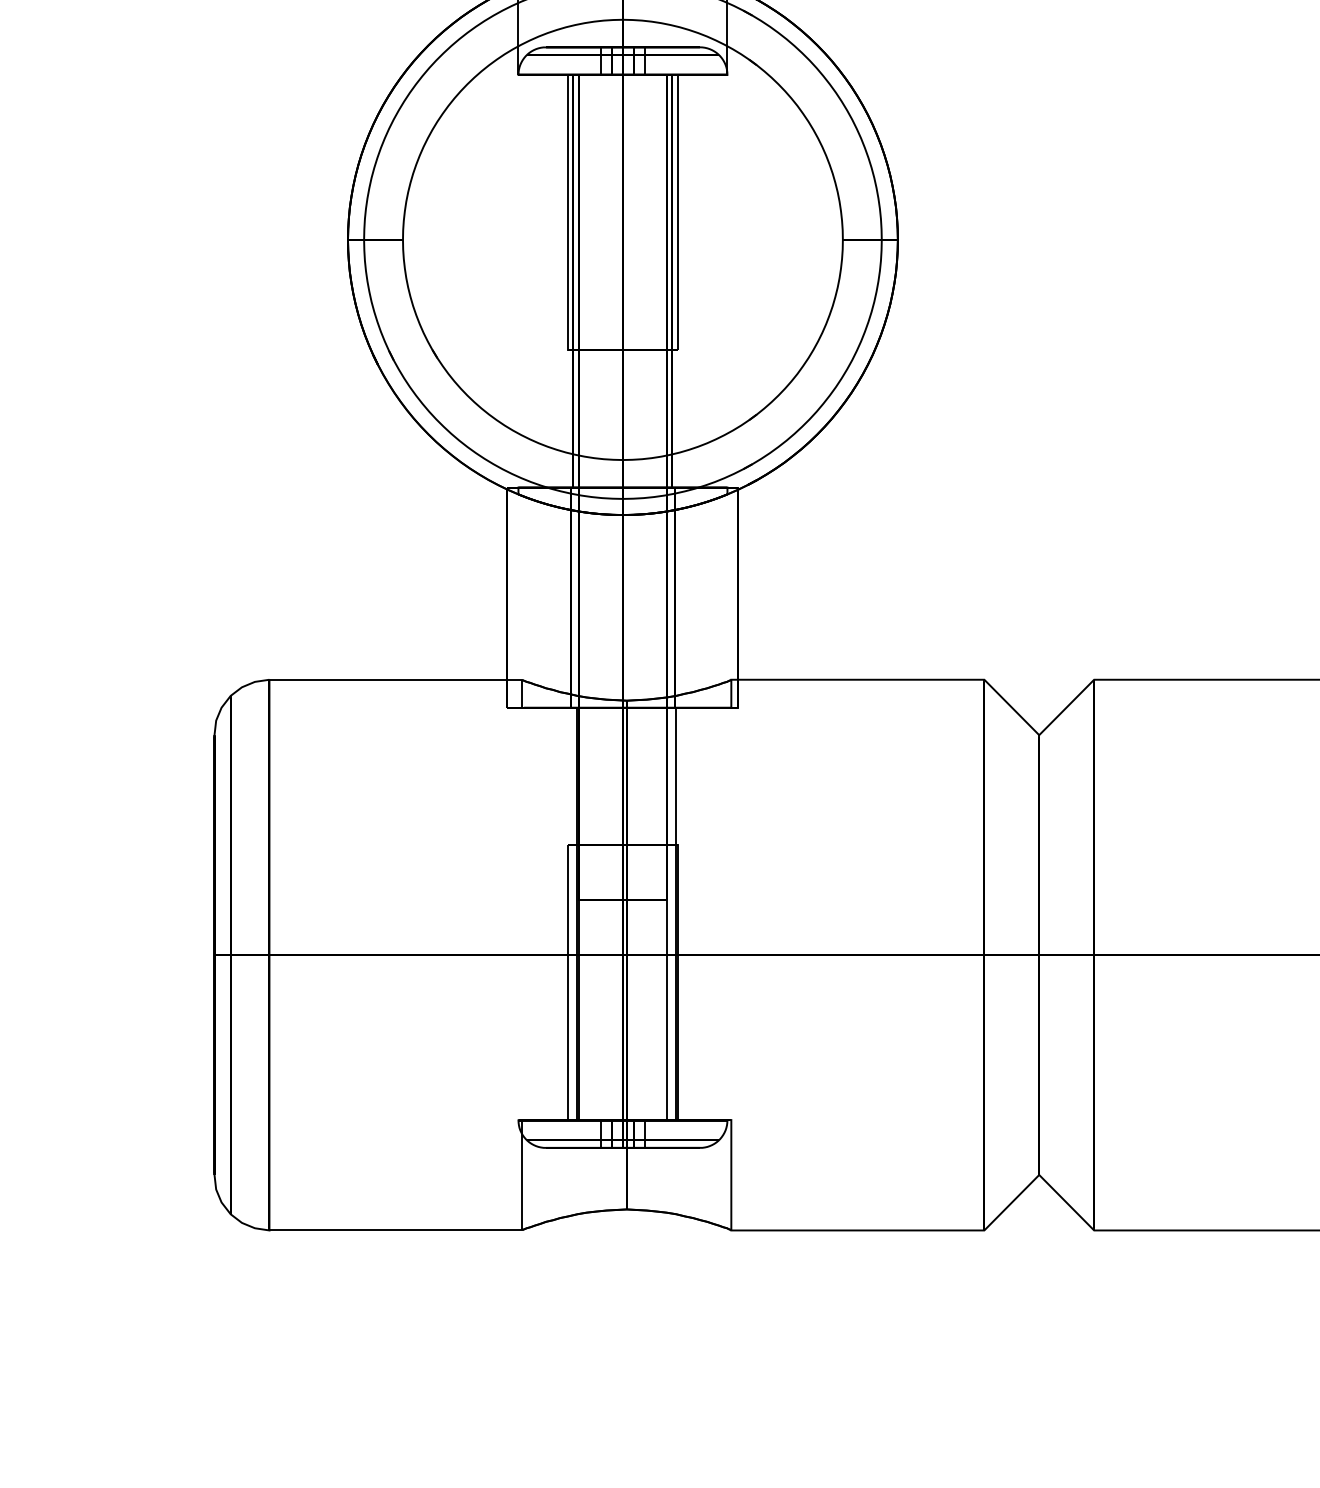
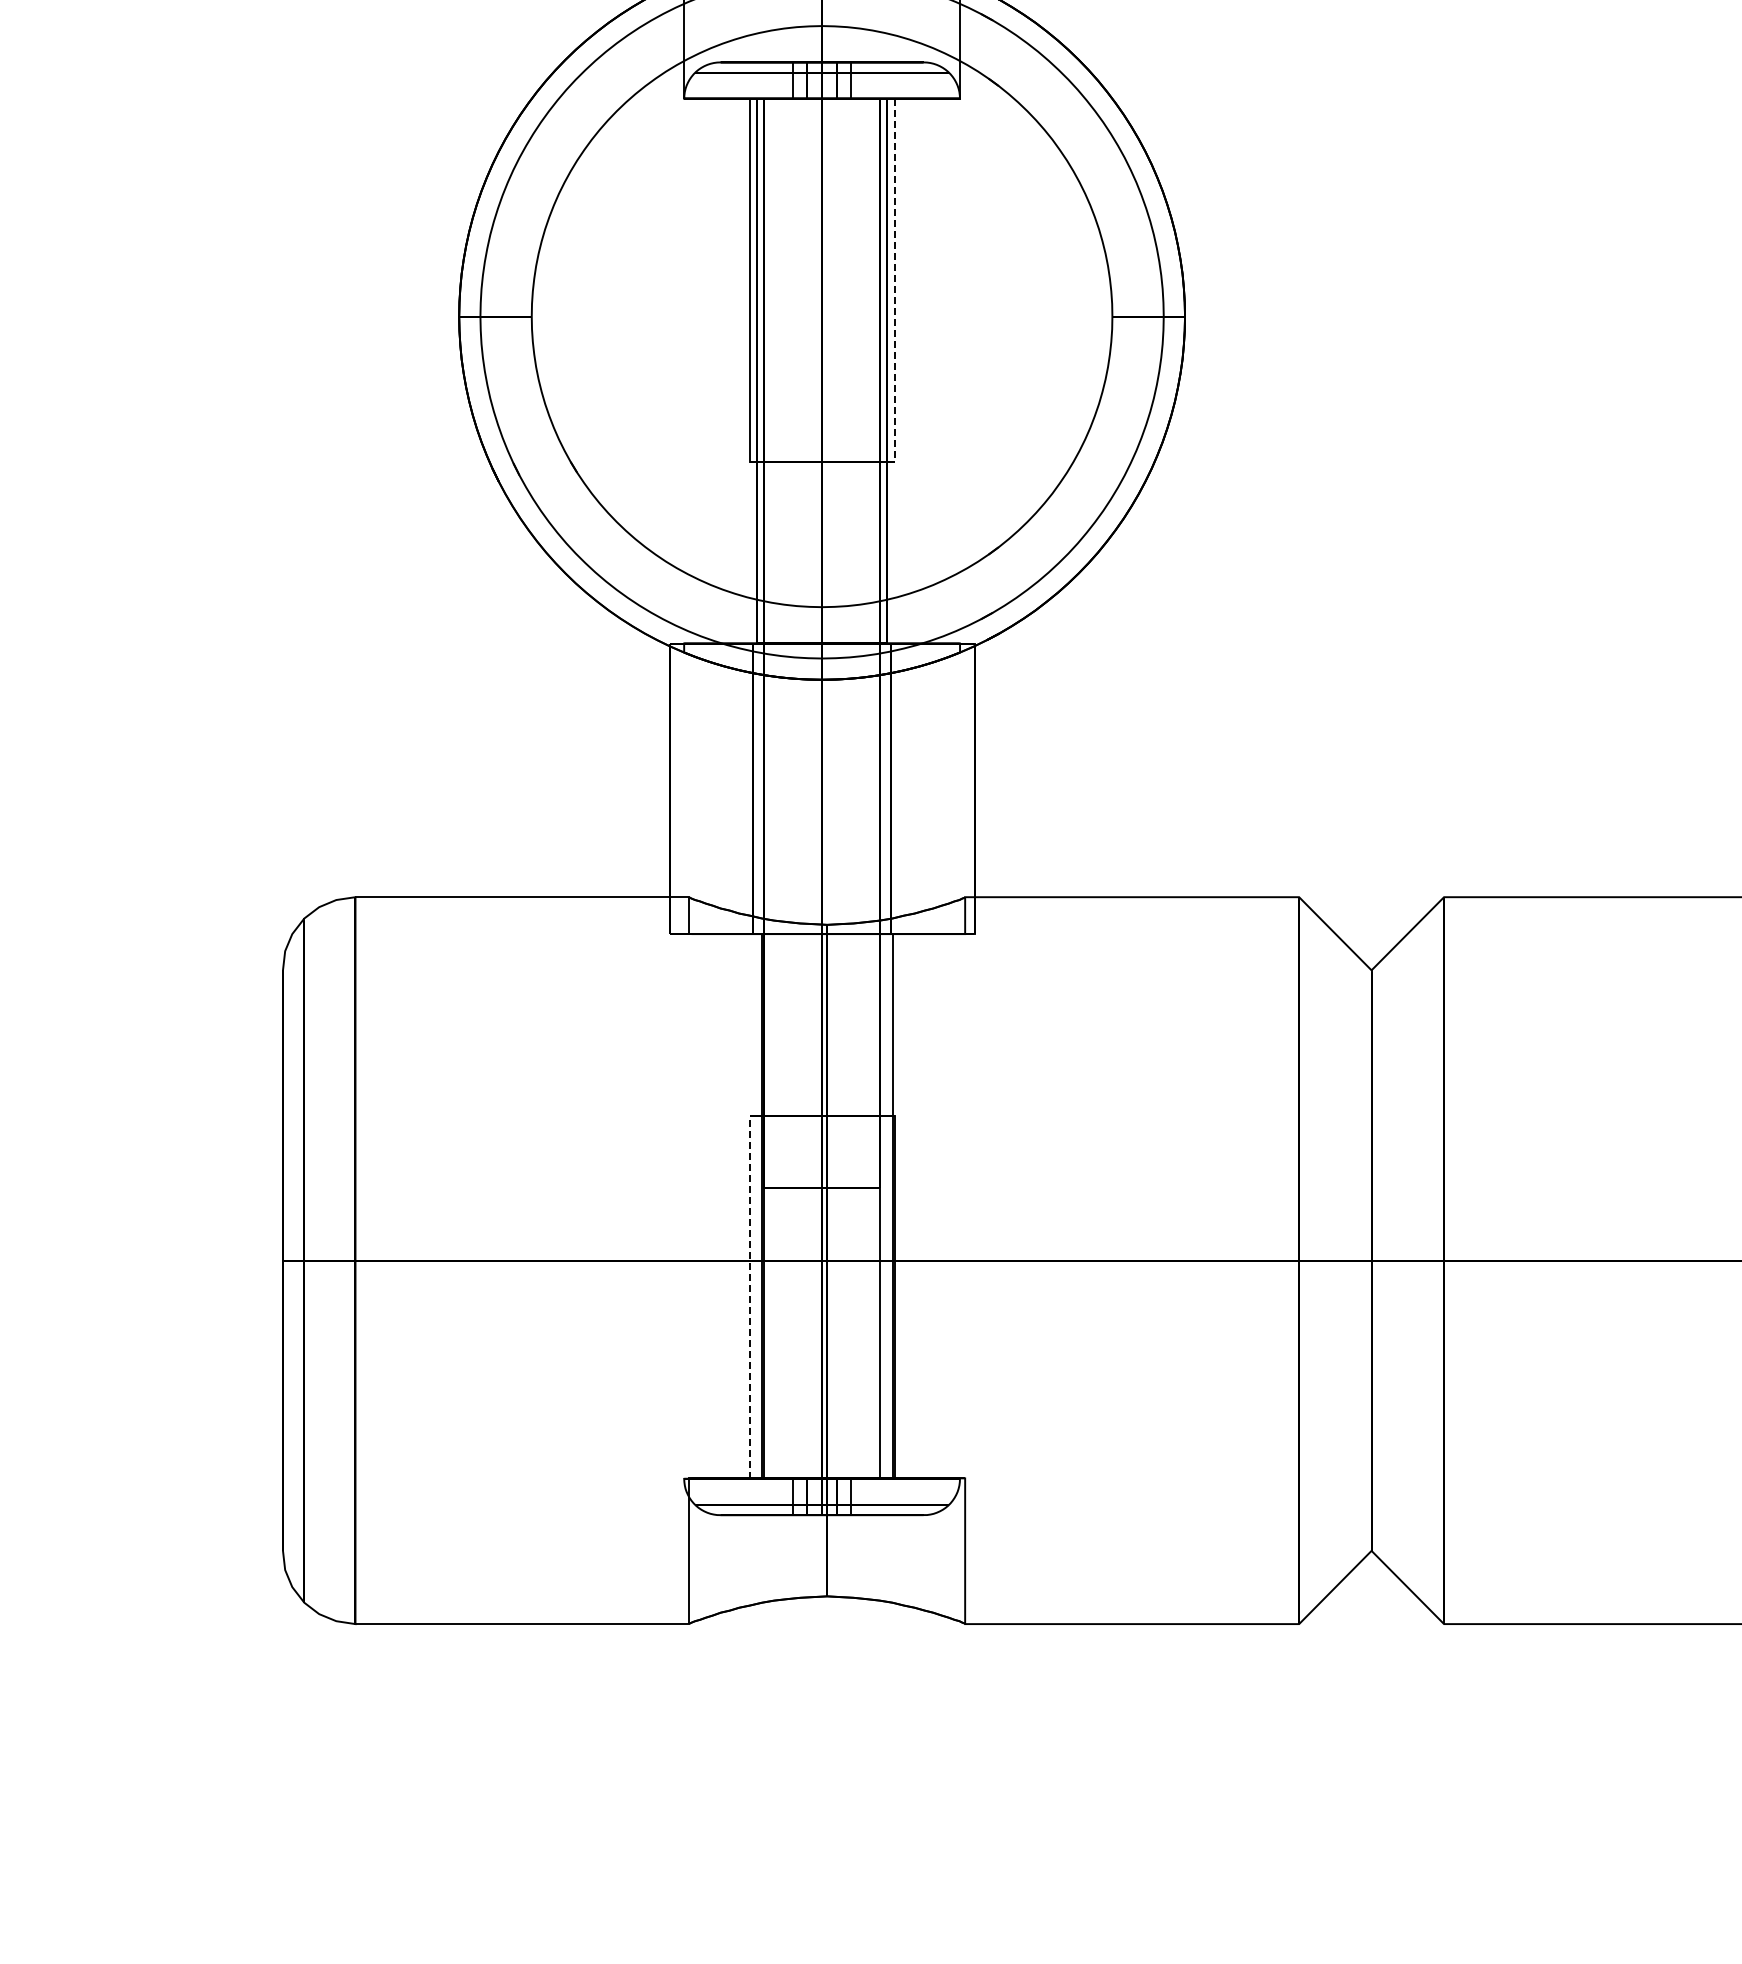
line: (677, 212) -> (894, 280), solid -> dashed
line: (567, 983) -> (749, 1297), solid -> dashed

